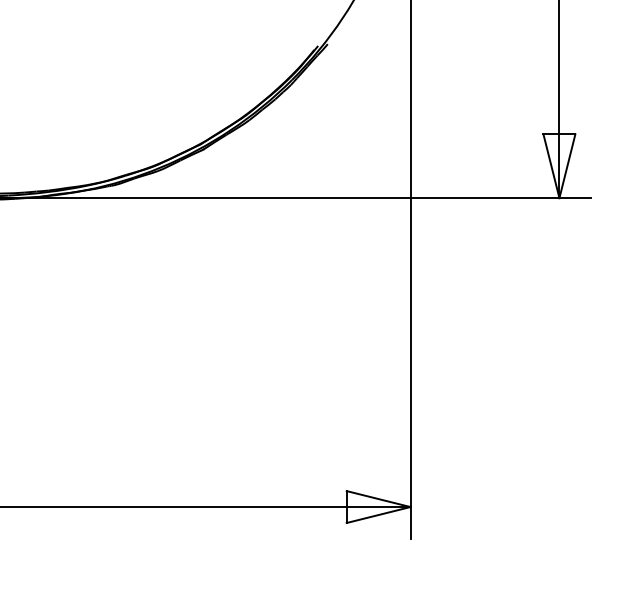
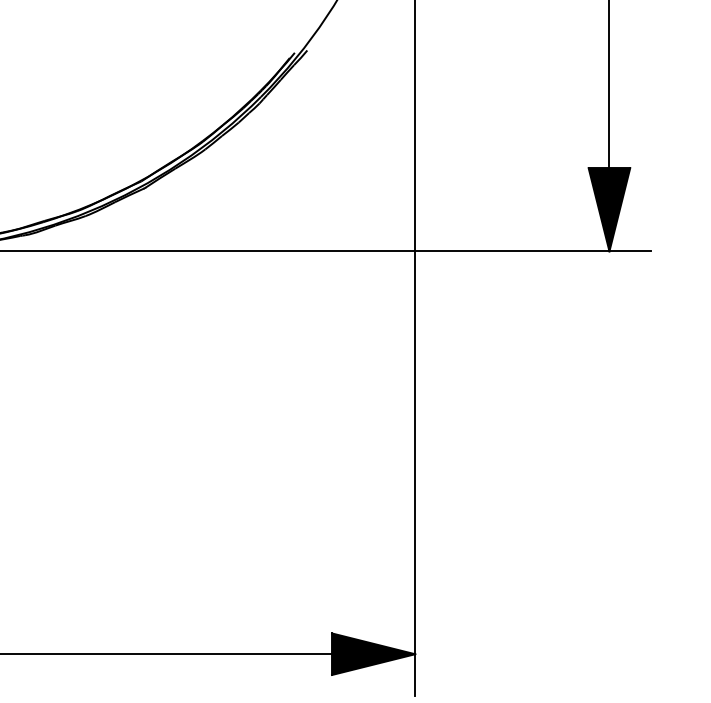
fill: (559, 166) -> (609, 210), added
fill: (378, 506) -> (373, 653), added

